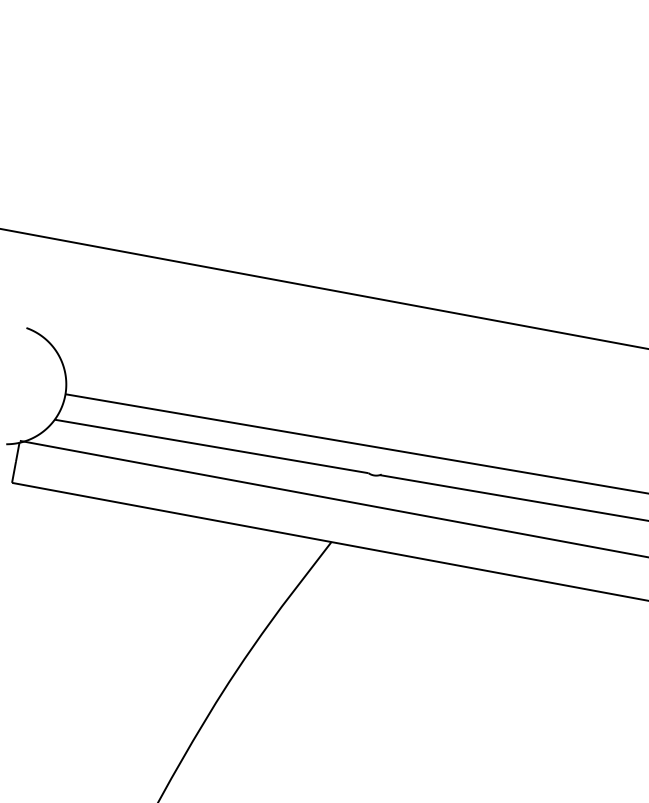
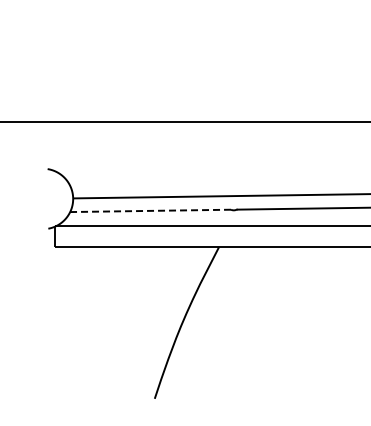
line: (211, 445) -> (150, 210), solid -> dashed

